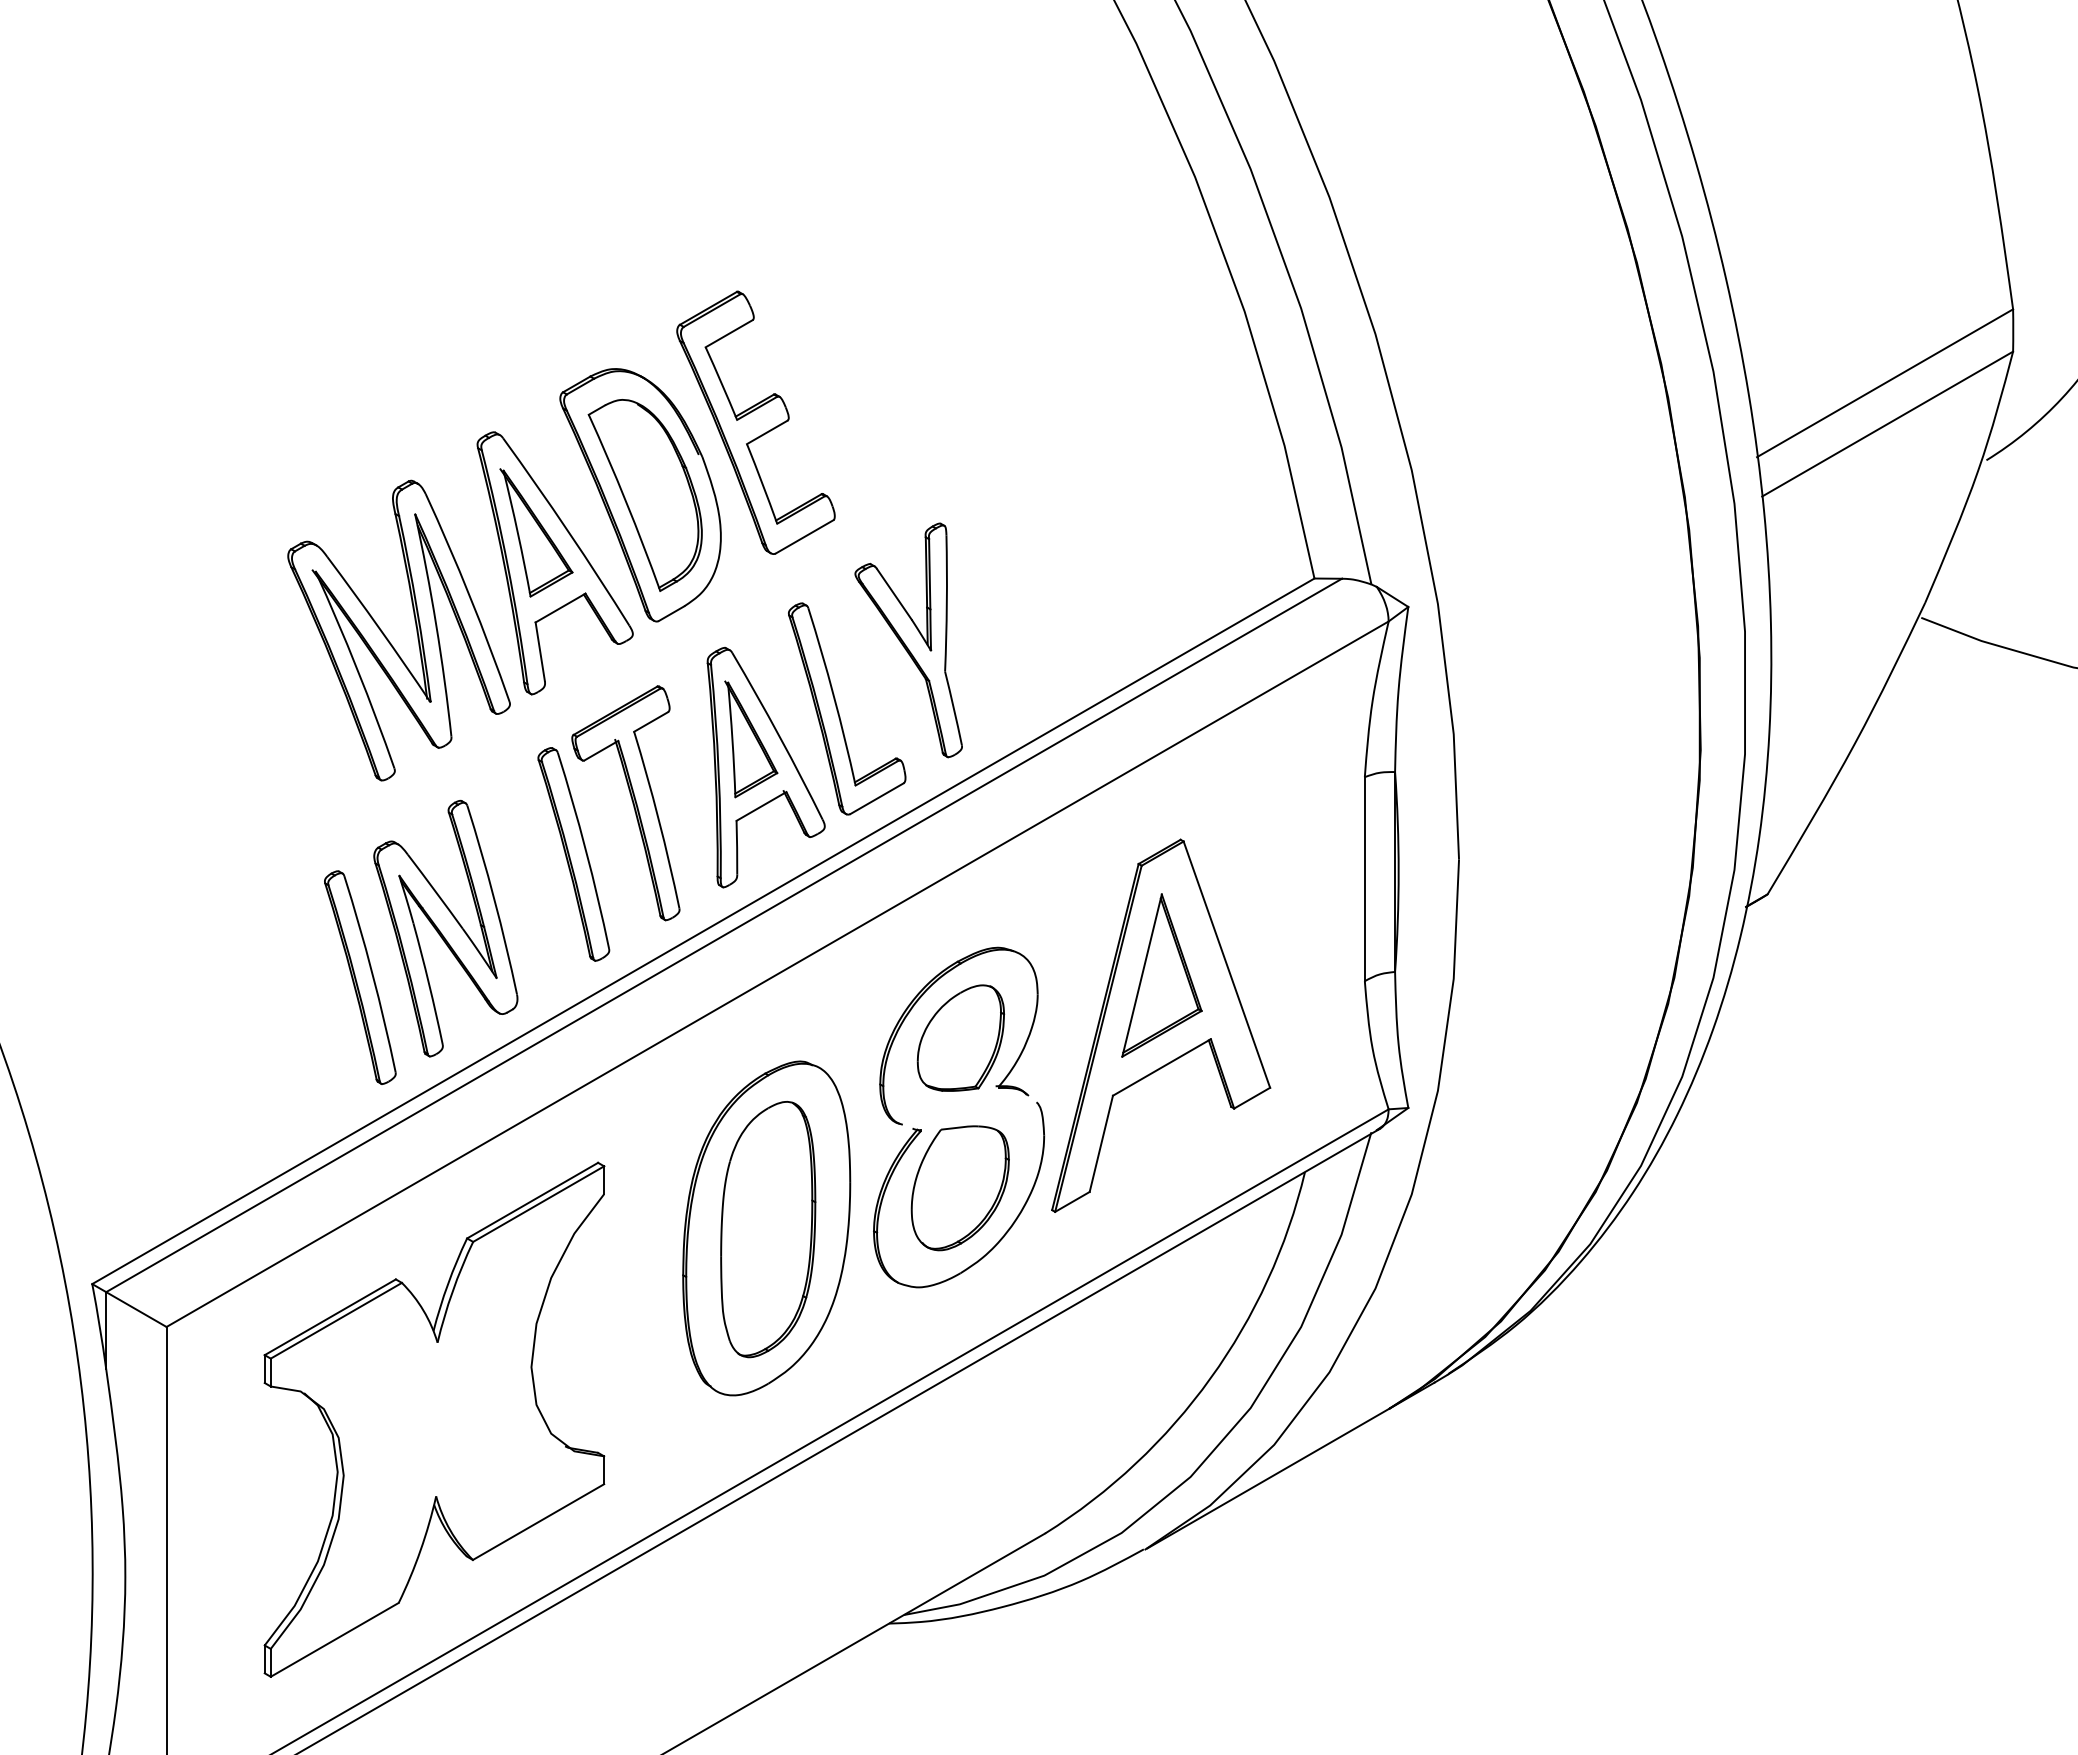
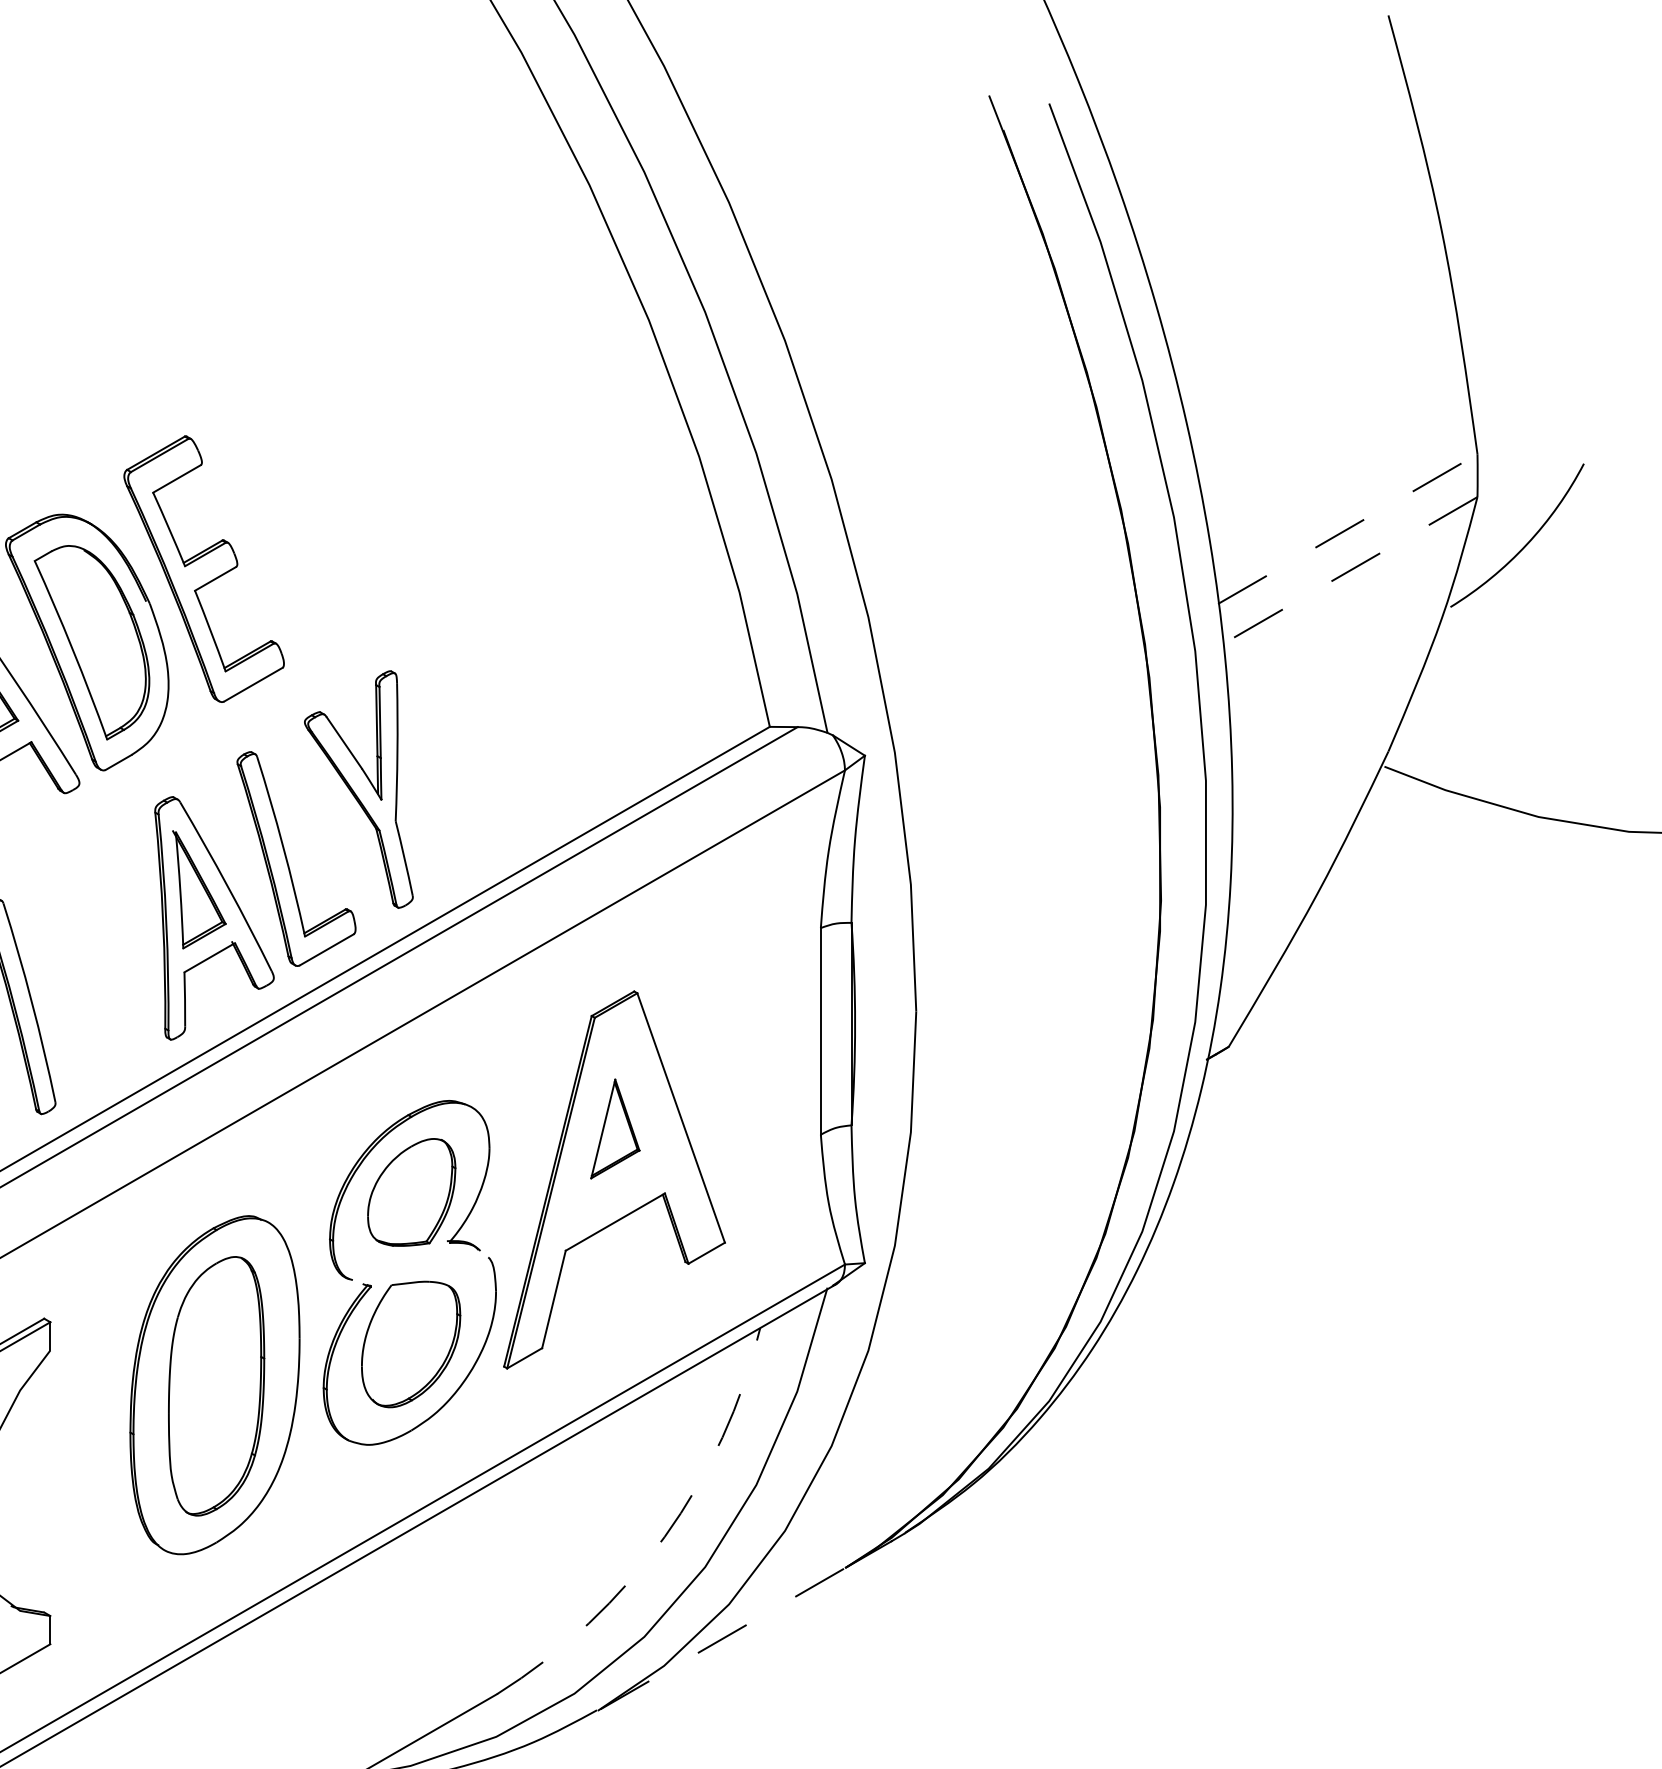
line: (1885, 383) -> (1348, 529), solid -> dashed
line: (1887, 424) -> (1350, 570), solid -> dashed
part: (631, 800) -> (78, 951), removed
part: (1161, 975) -> (614, 1128), size x0.6
arc: (1210, 1378) -> (664, 1537), solid -> dashed
line: (1268, 1478) -> (723, 1638), solid -> dashed

